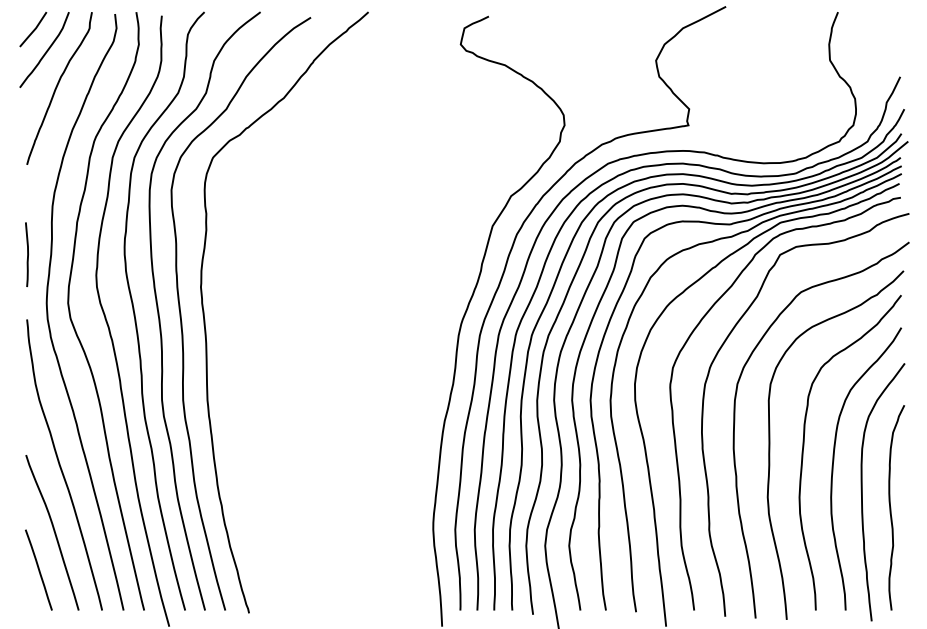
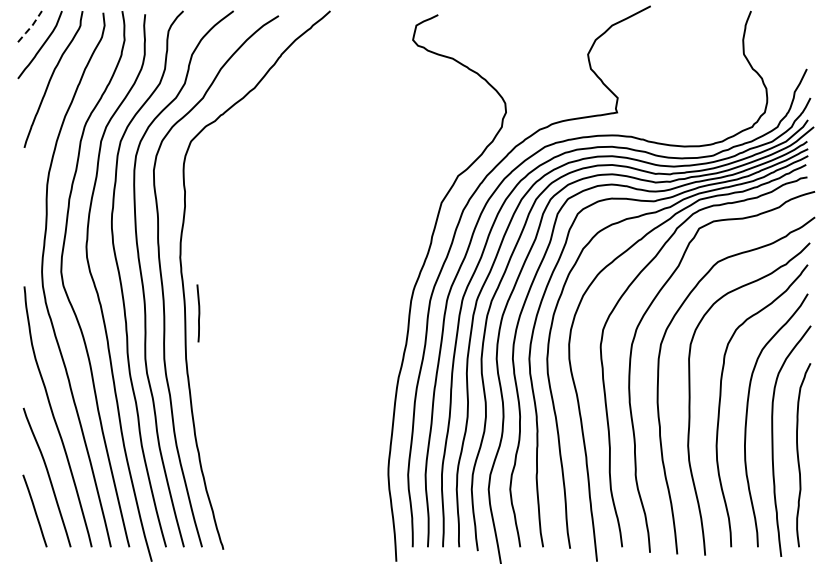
line: (34, 29) -> (31, 26), solid -> dashed
curve: (27, 254) -> (198, 313), moved

